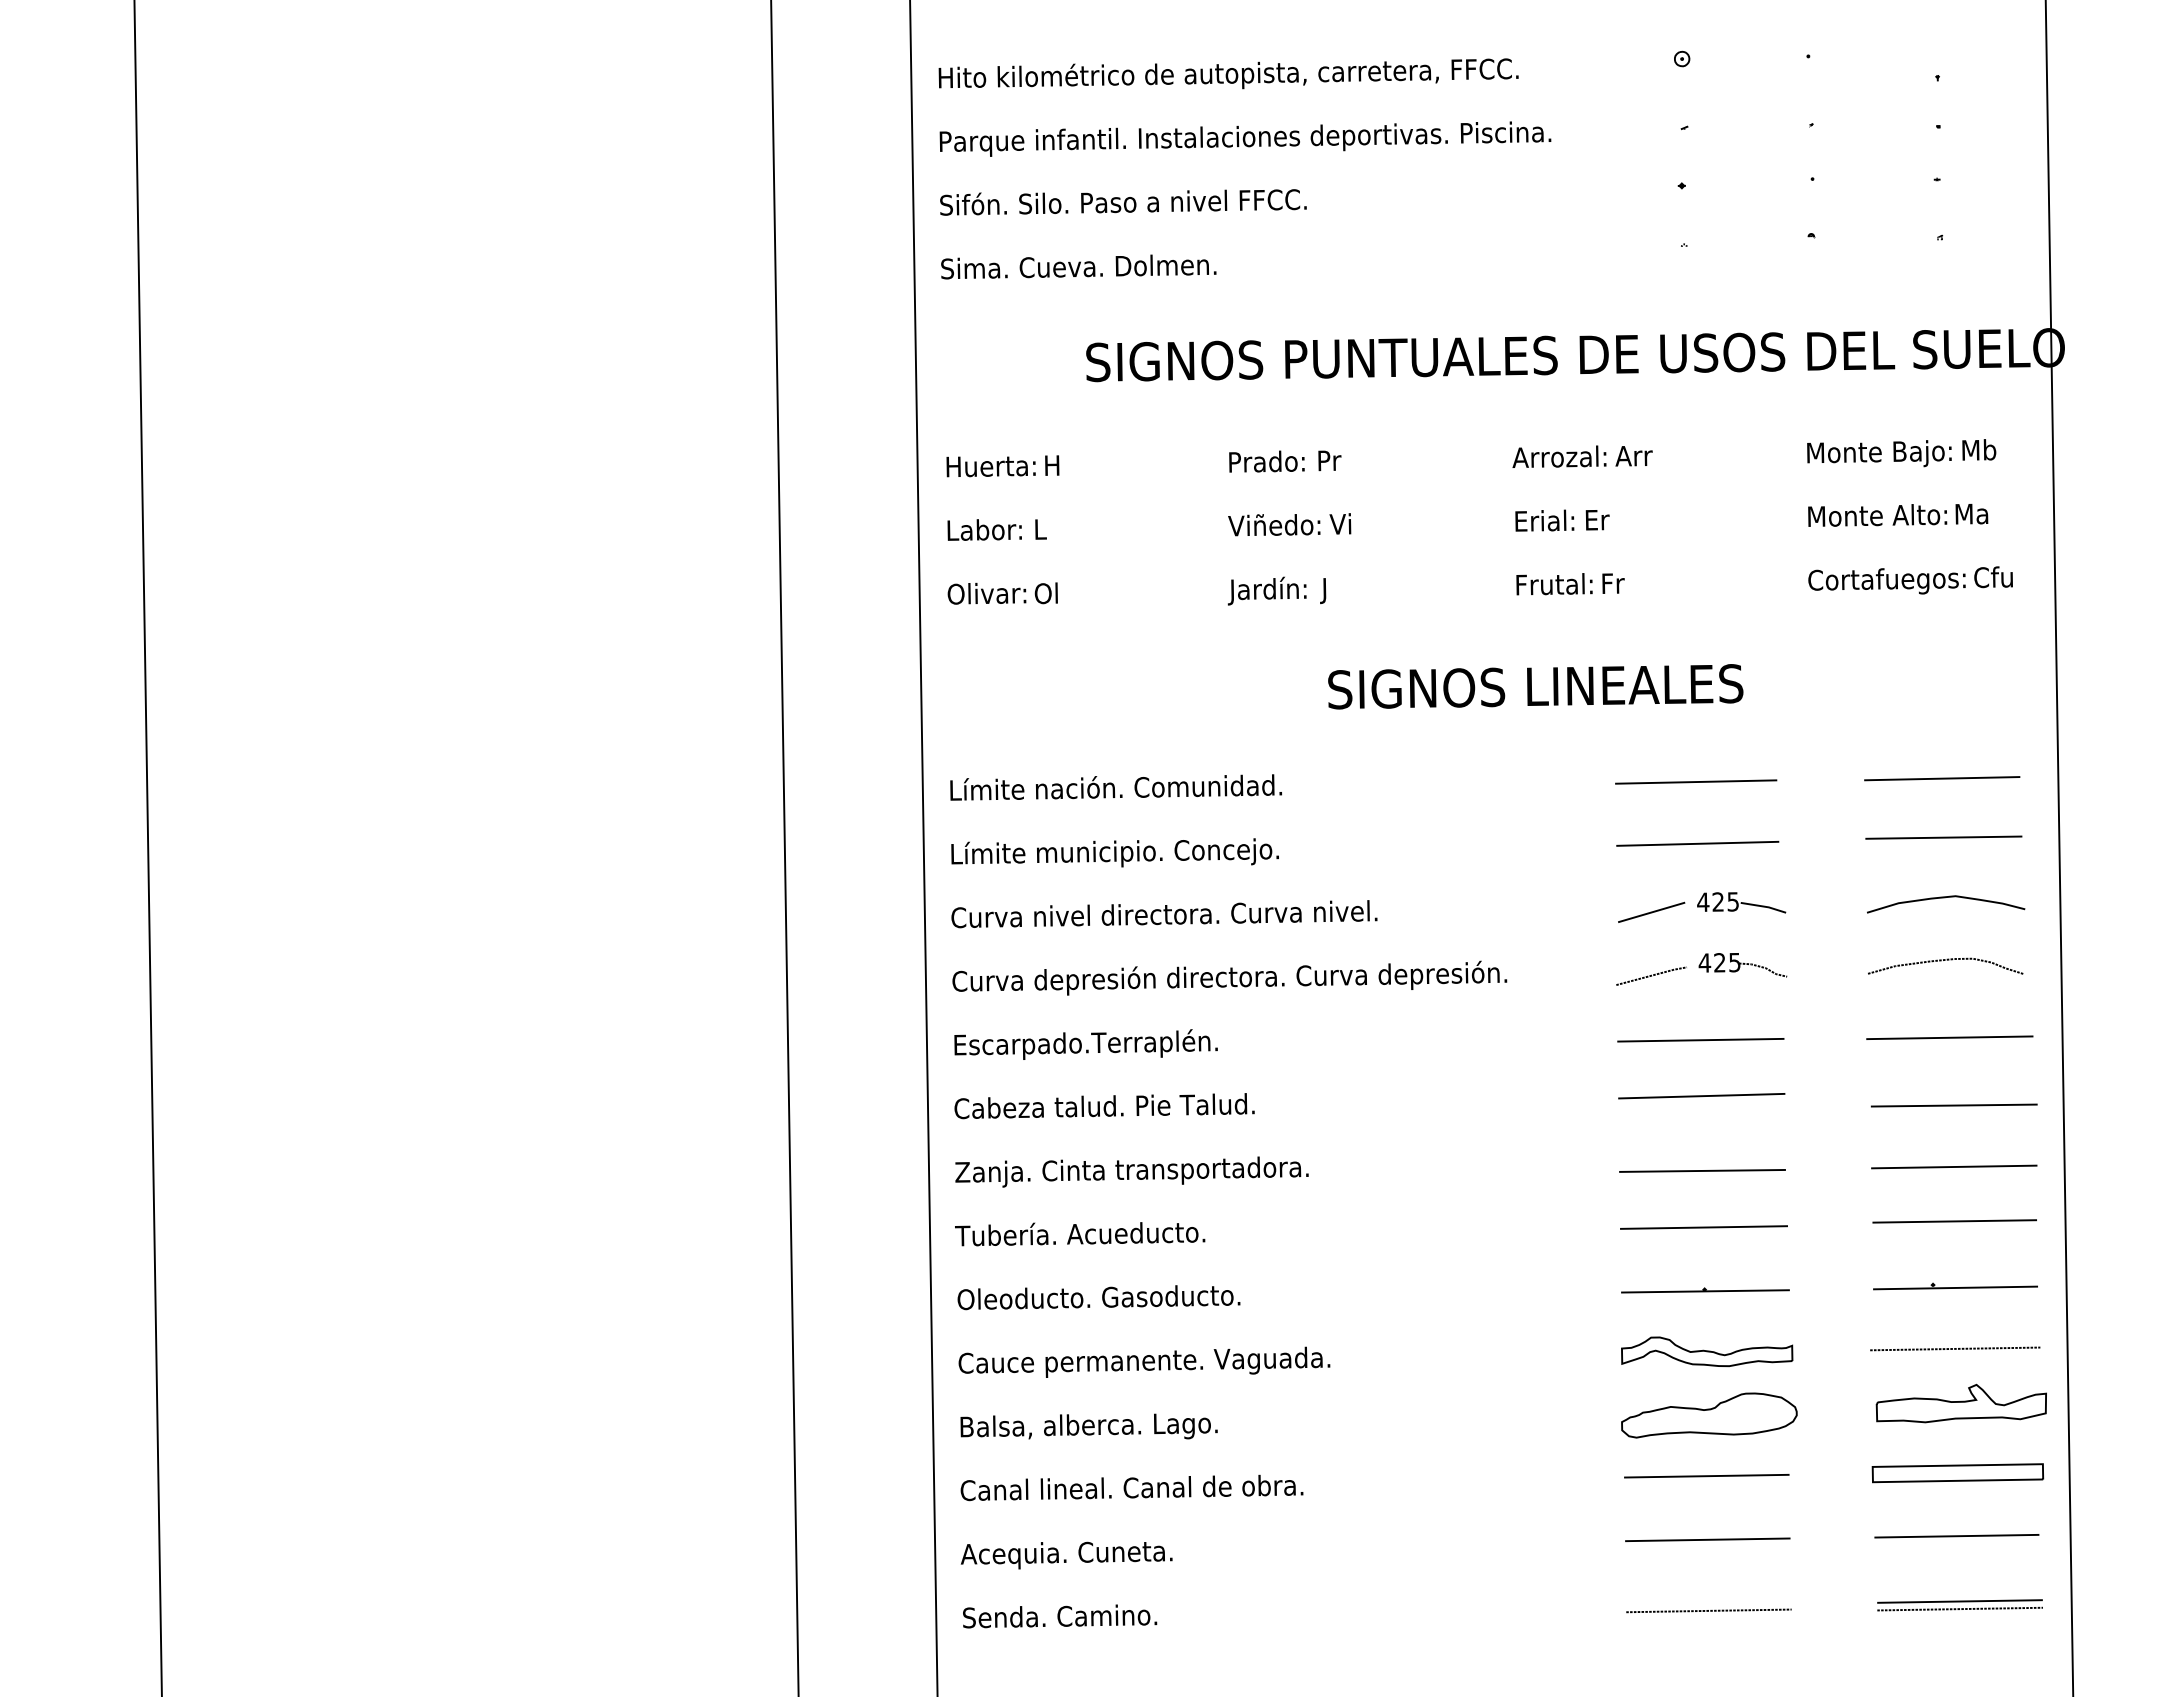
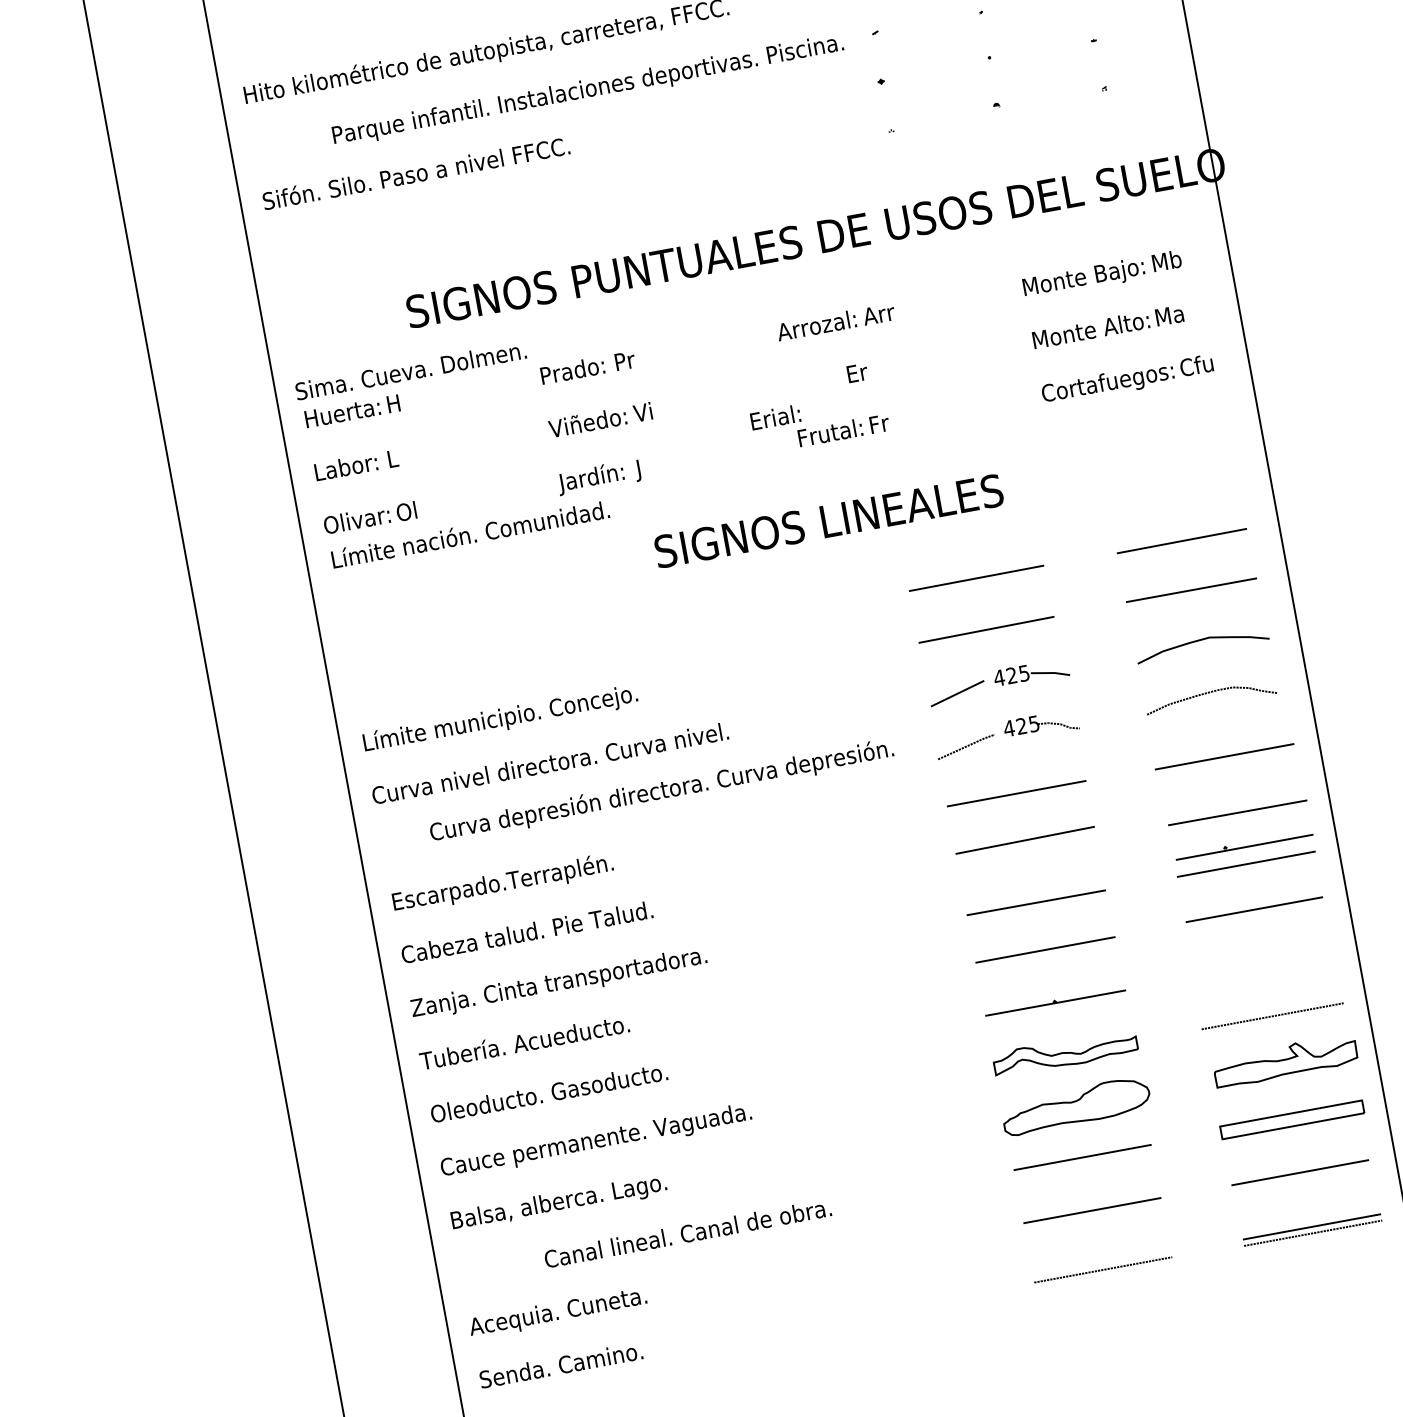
text: (1245, 138) -> (588, 90), moved
text: (1078, 266) -> (410, 370), moved
text: (1544, 520) -> (775, 417), moved
text: (1115, 787) -> (469, 534), moved
text: (1229, 977) -> (661, 790), moved
part: (1955, 1286) -> (1244, 846), moved
text: (1131, 1487) -> (687, 1233), moved

